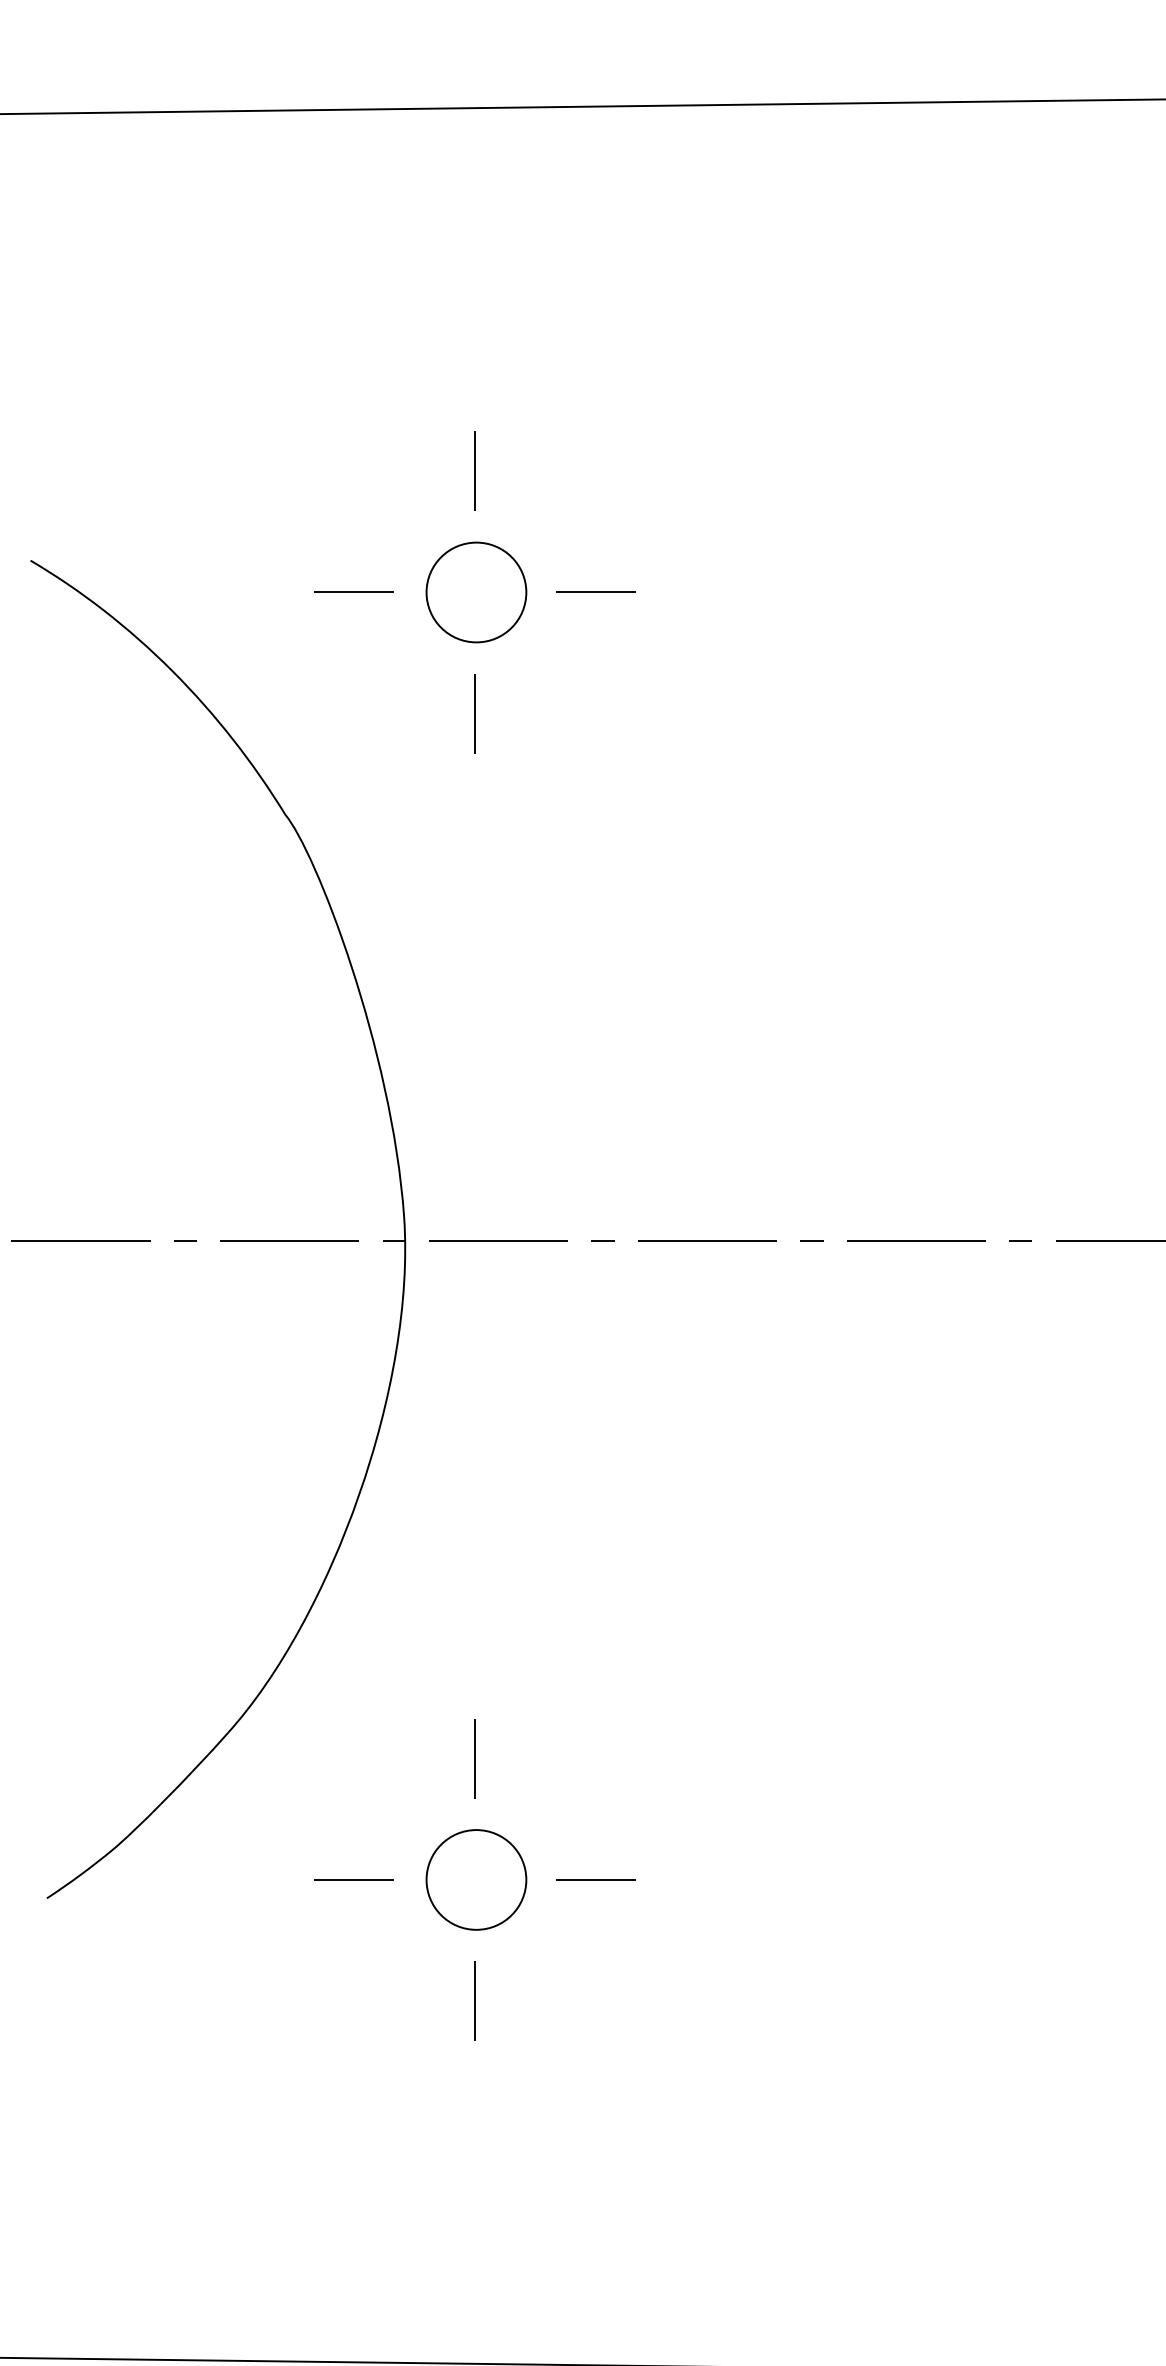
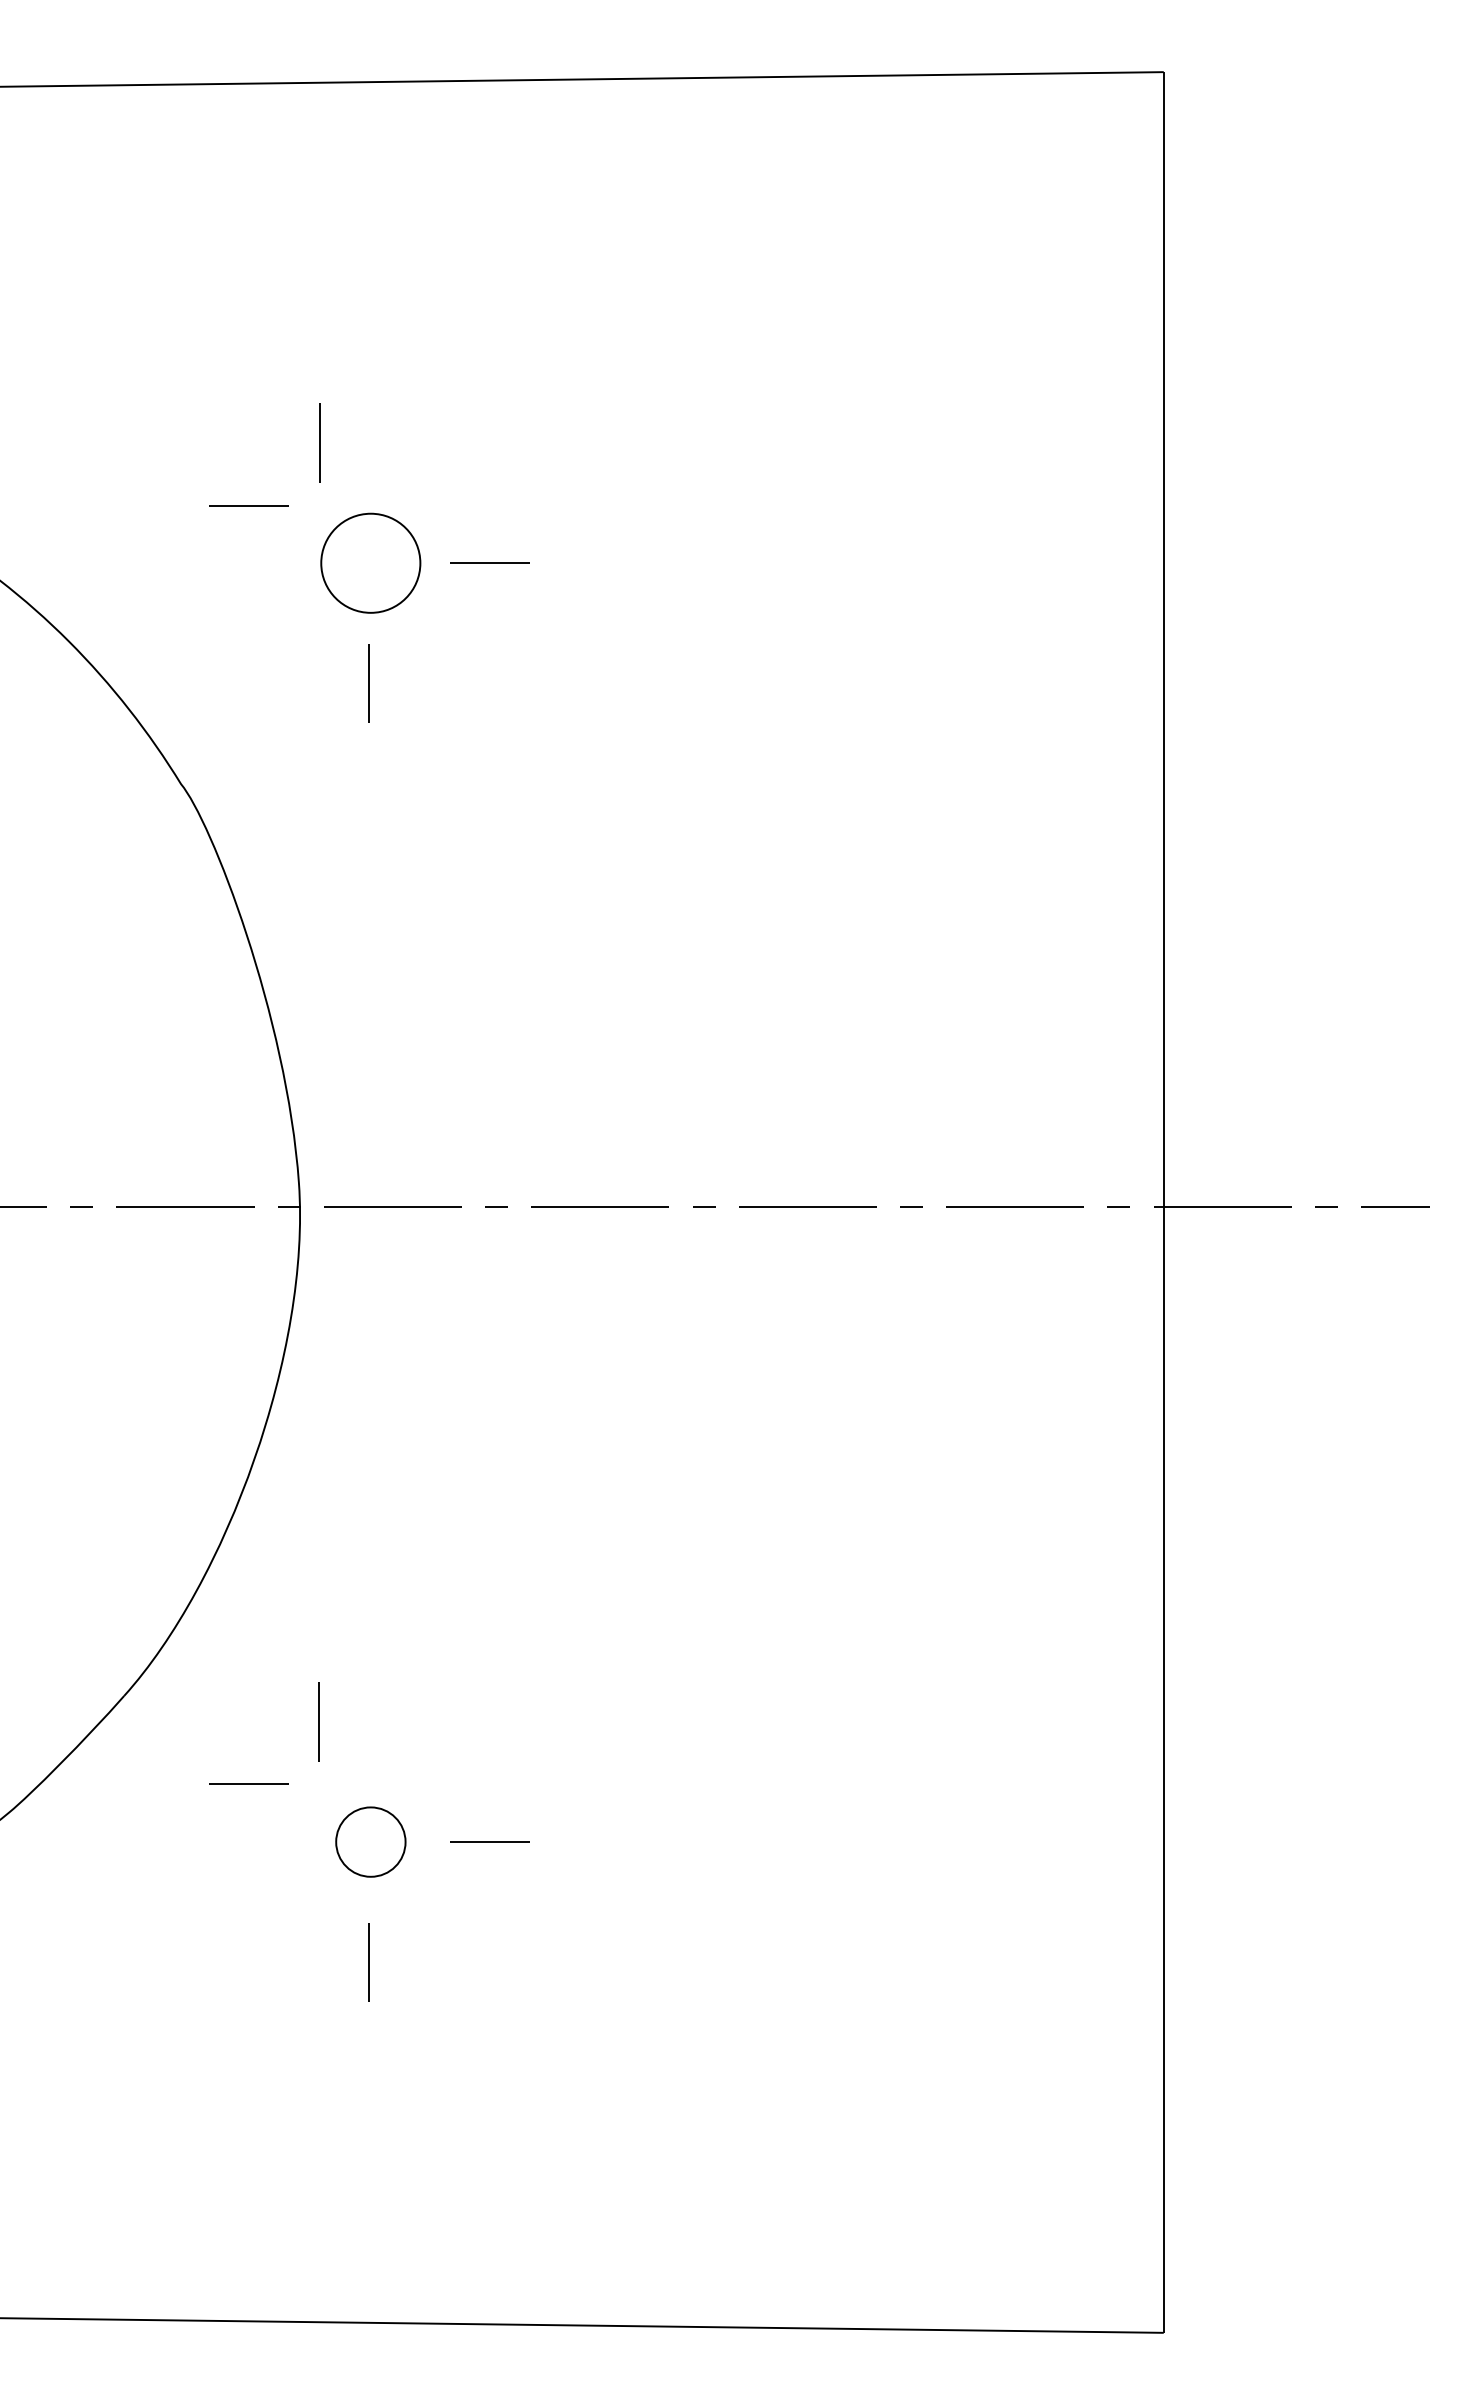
line: (474, 470) -> (319, 442), moved
line: (353, 591) -> (248, 505), moved
line: (474, 1758) -> (318, 1721), moved
line: (353, 1879) -> (248, 1783), moved
part: (476, 1879) -> (370, 1841), size x0.7

